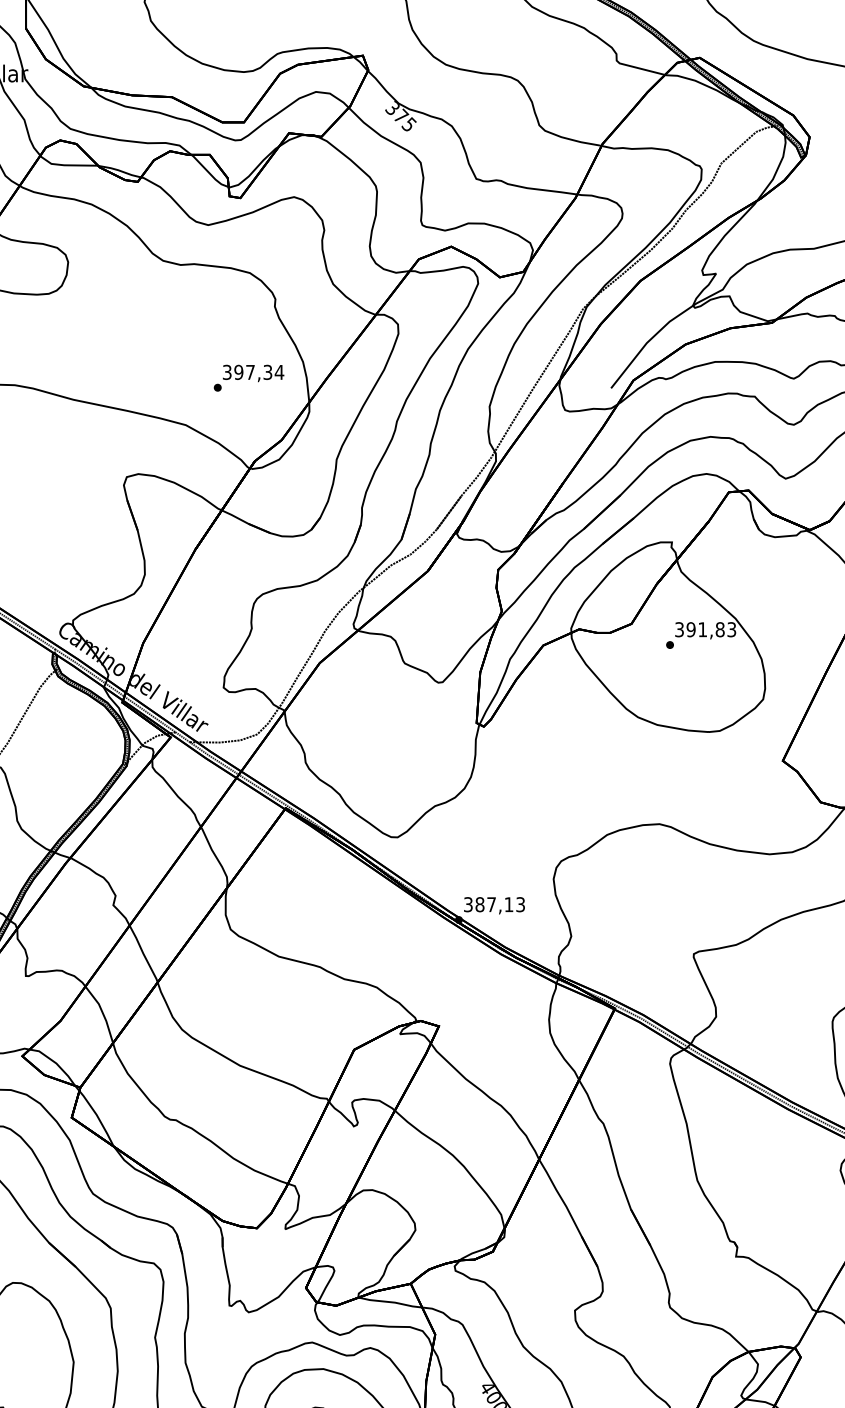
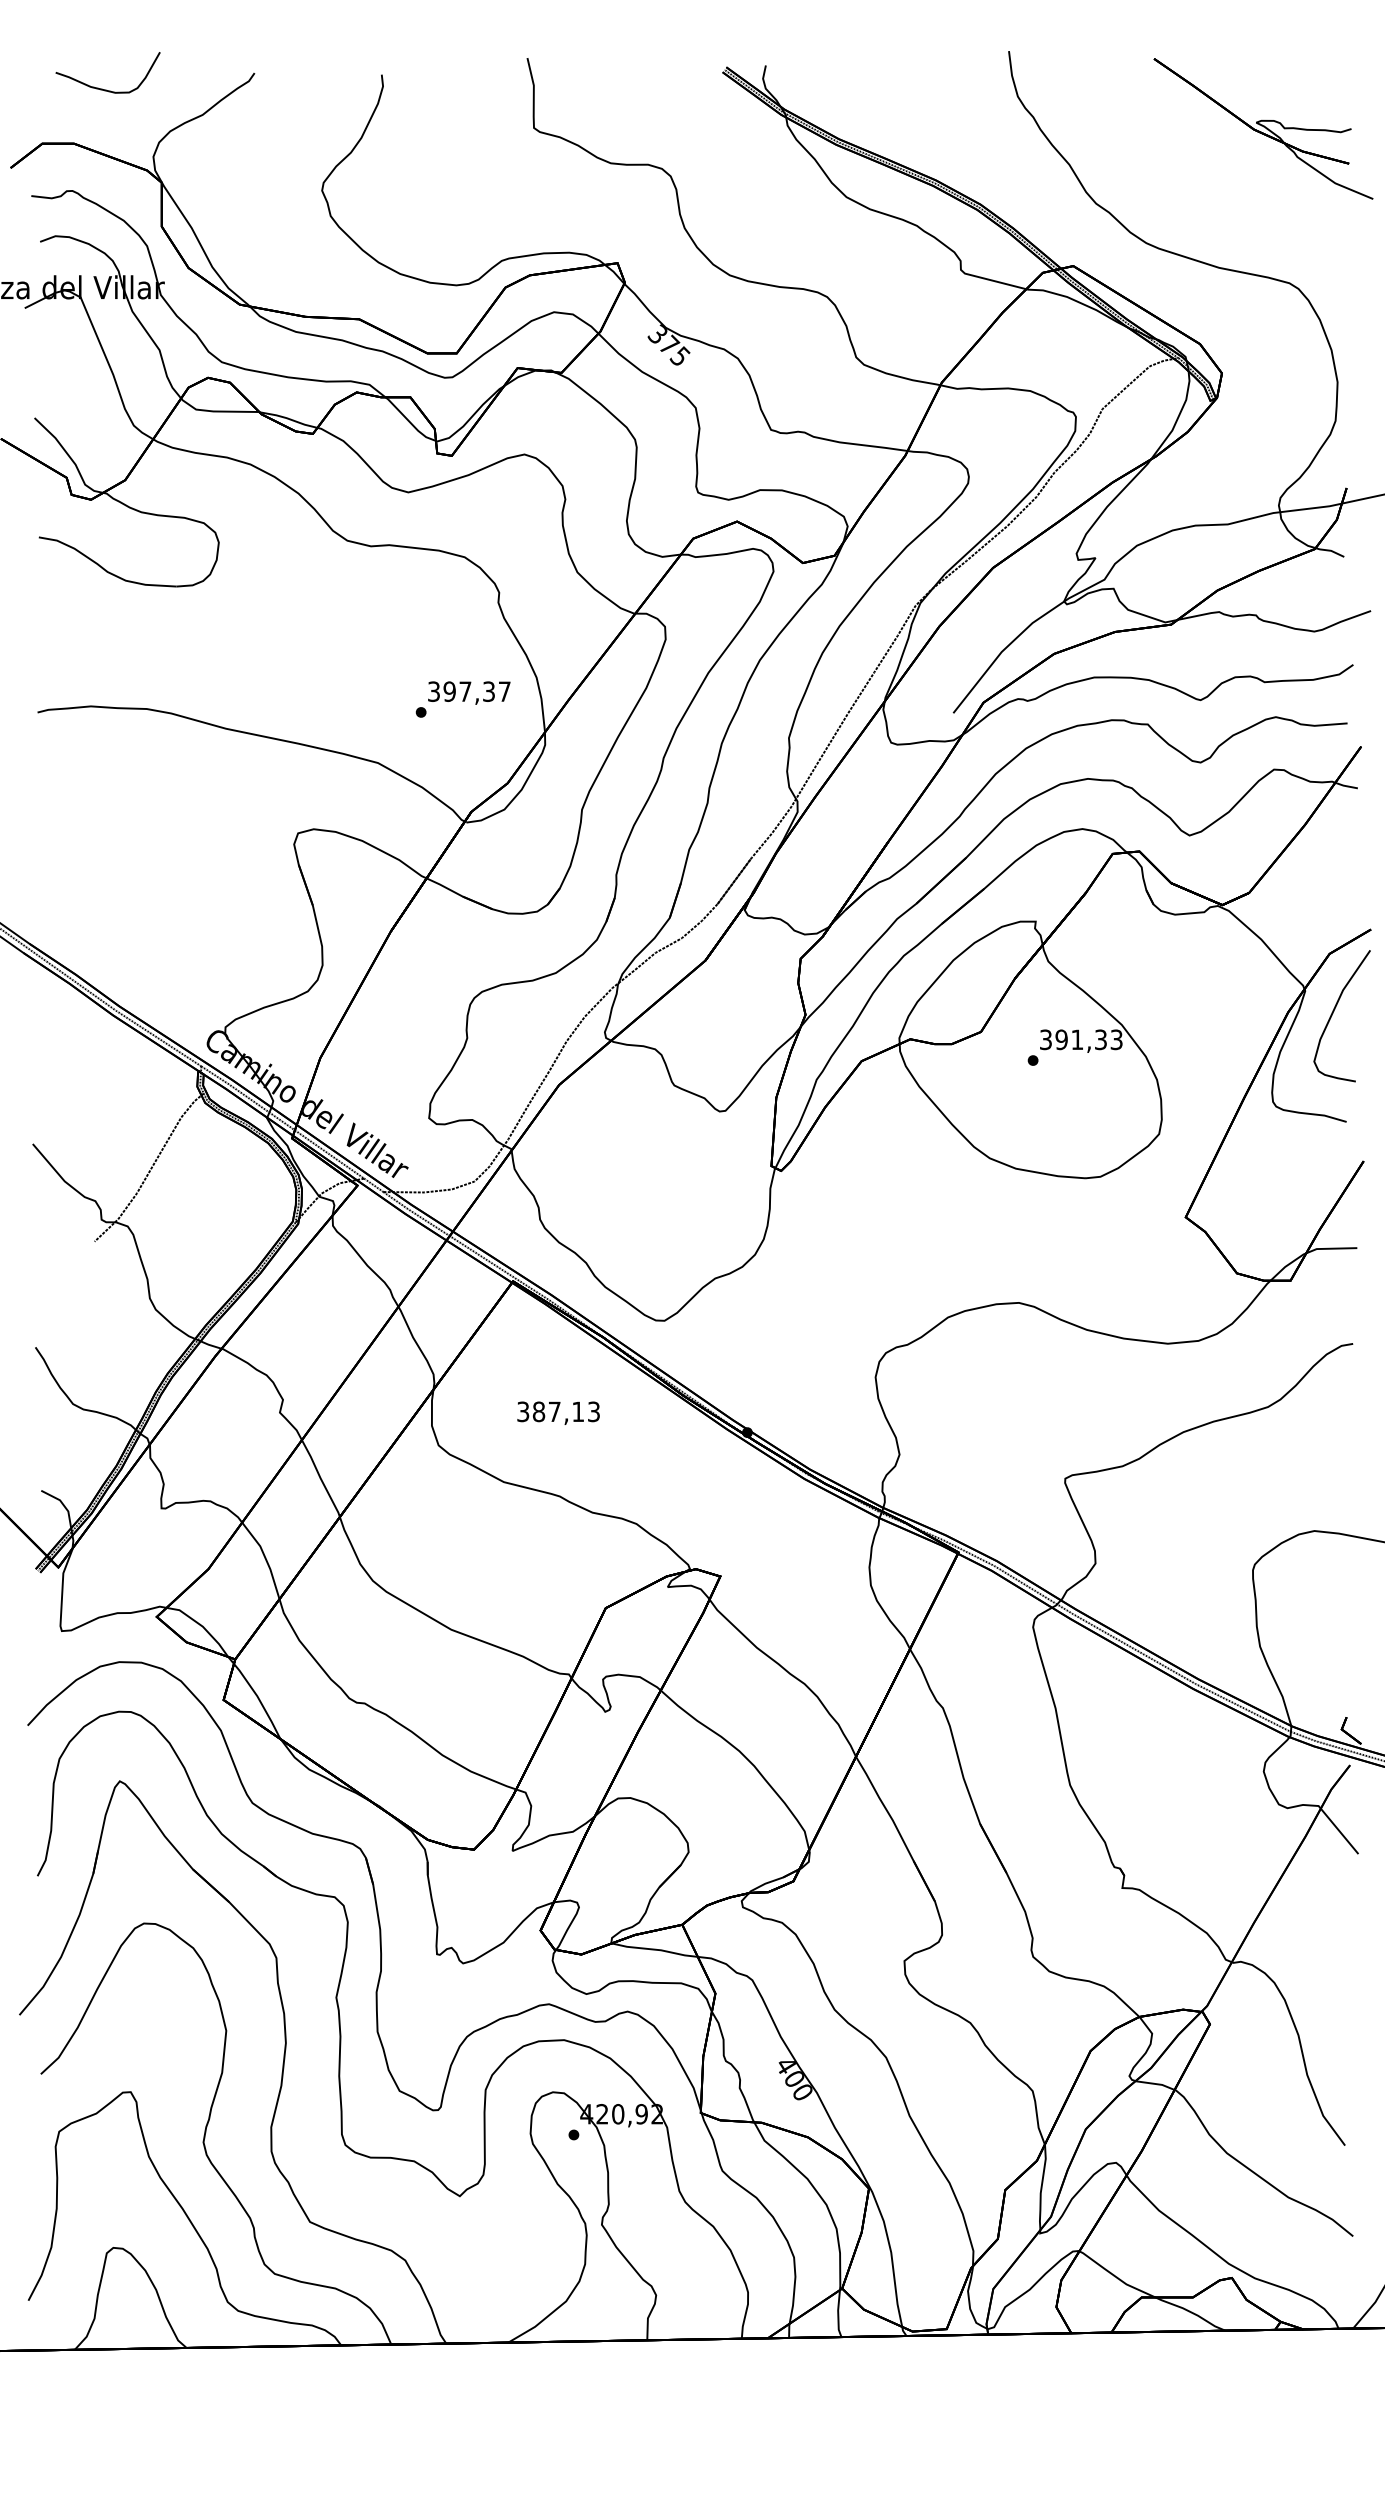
text: (279, 372) -> (504, 691), 397,34 -> 397,37
text: (719, 629) -> (1100, 1039), 391,83 -> 391,33
text: (494, 905) -> (558, 1412), moved

